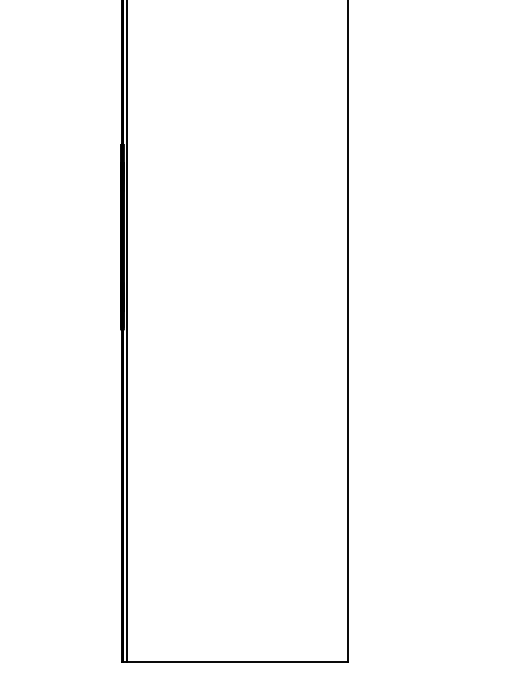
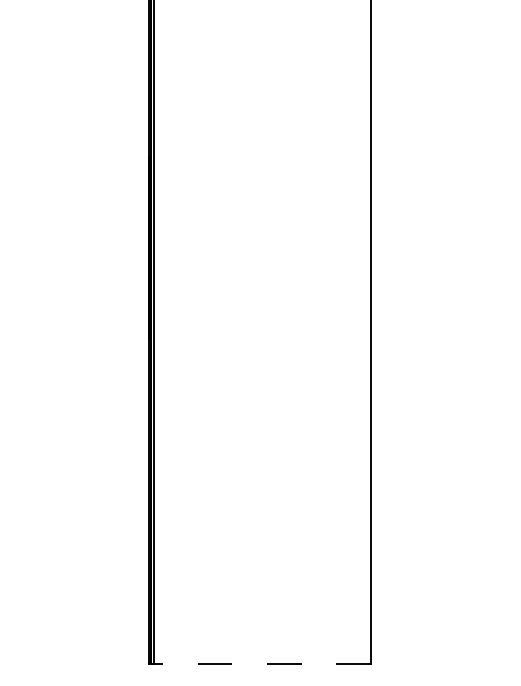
line: (237, 661) -> (262, 663), solid -> dashed

